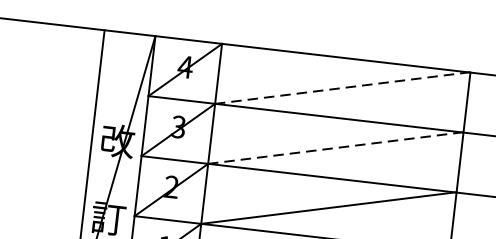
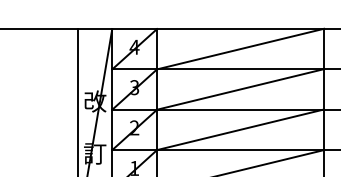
line: (342, 88) -> (240, 49), dashed -> solid
line: (335, 148) -> (240, 89), dashed -> solid

